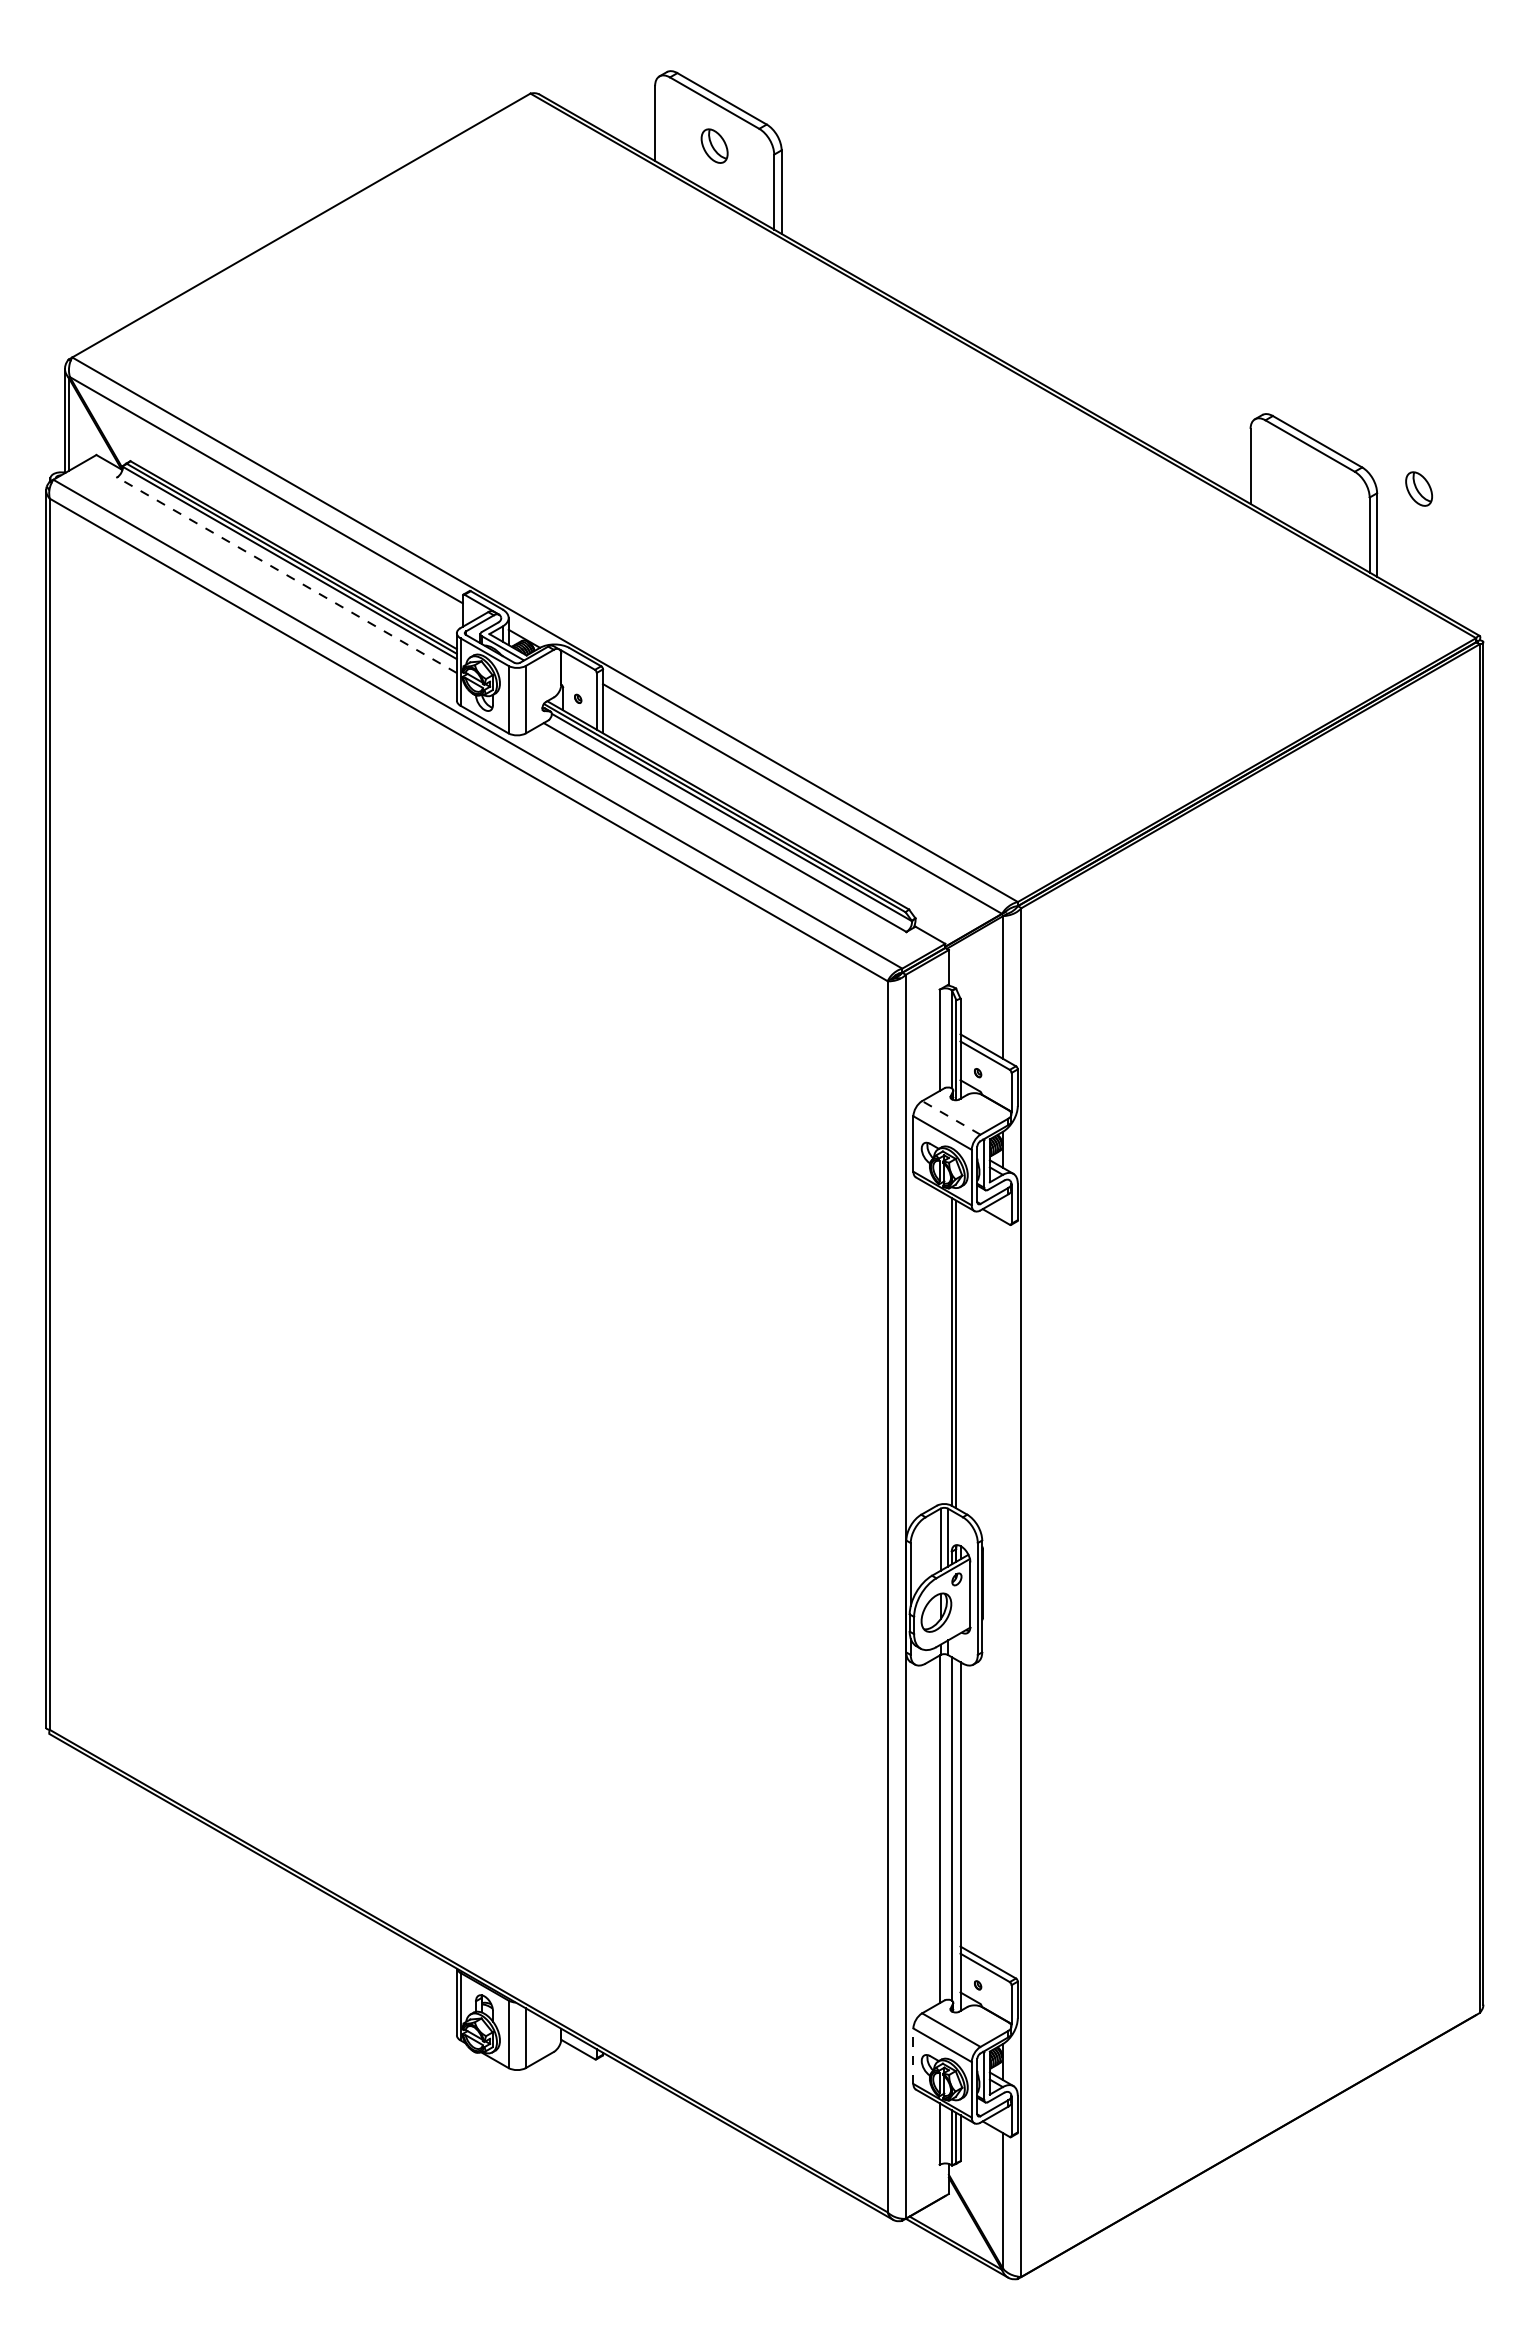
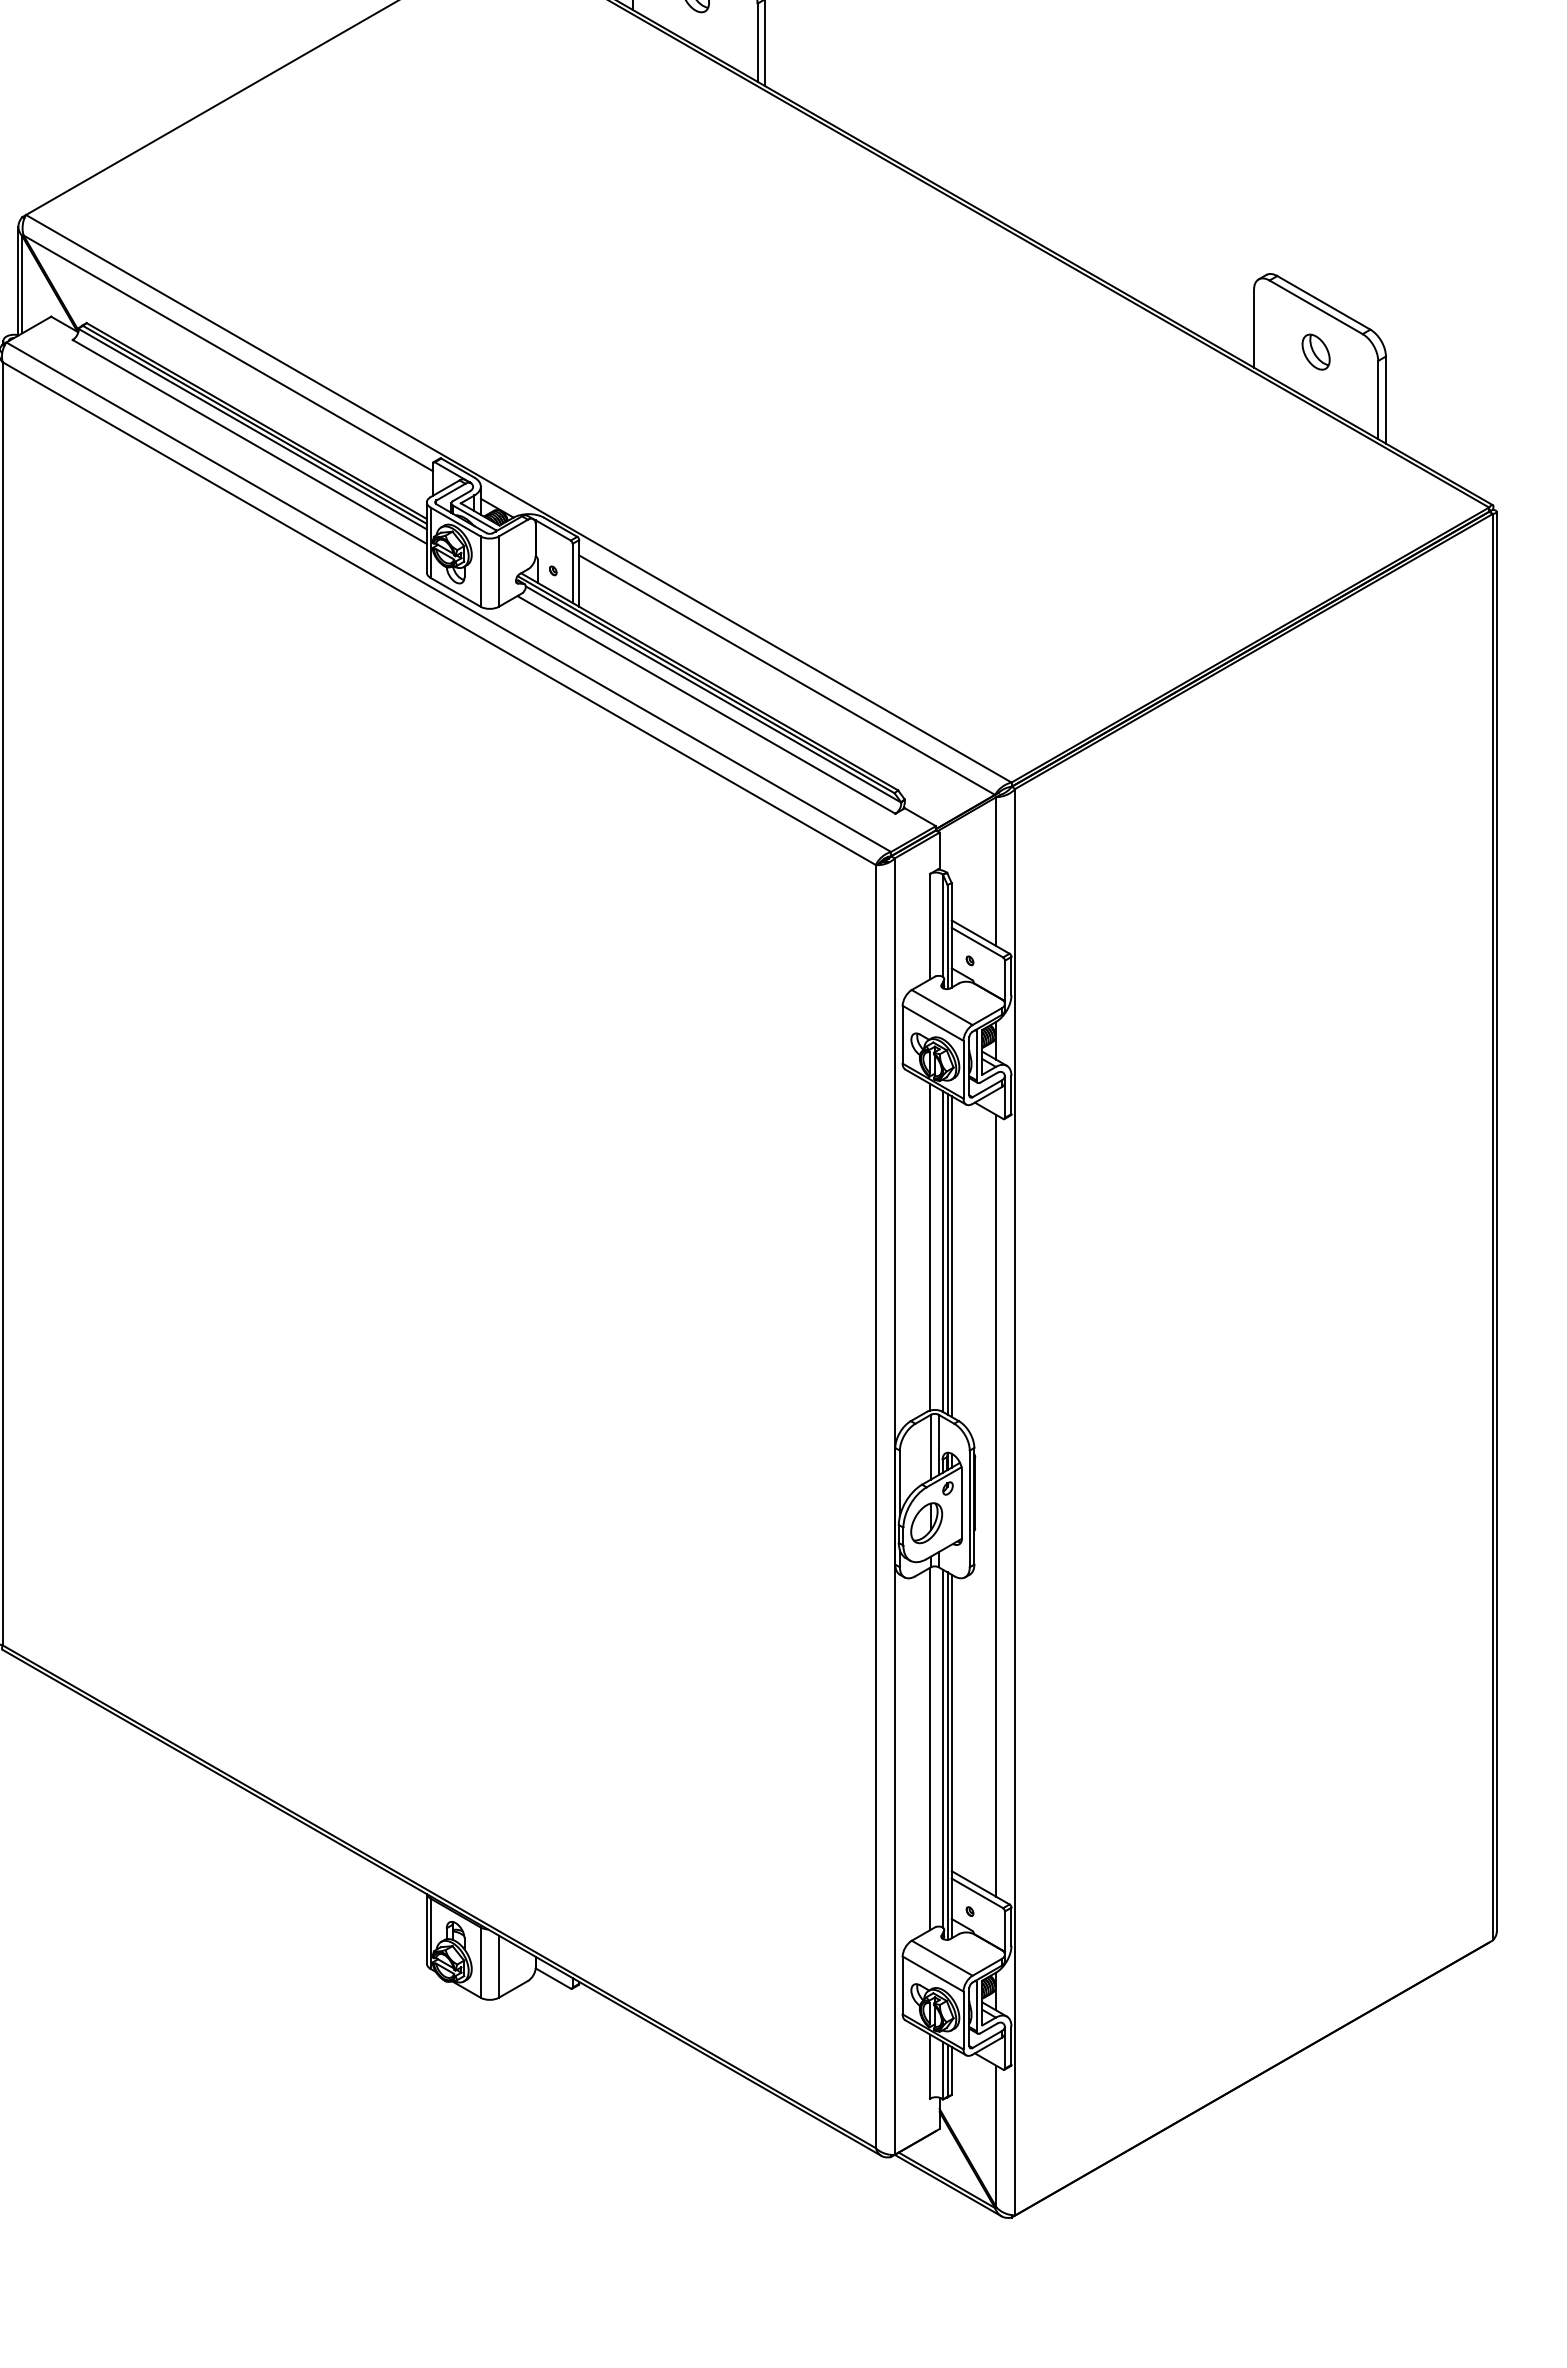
part: (1418, 488) -> (1315, 351), moved
line: (286, 574) -> (249, 441), dashed -> solid
line: (951, 1117) -> (942, 1007), dashed -> solid
line: (939, 1347) -> (929, 1246), added
line: (960, 1356) -> (951, 1256), added
line: (1003, 1596) -> (996, 1506), added
line: (956, 1835) -> (947, 1755), added
line: (913, 2056) -> (902, 1985), dashed -> solid

